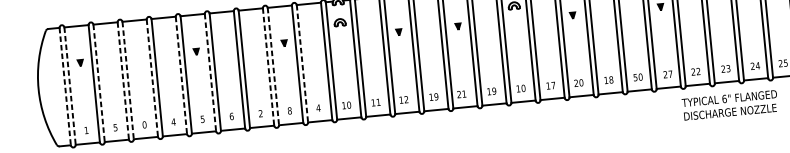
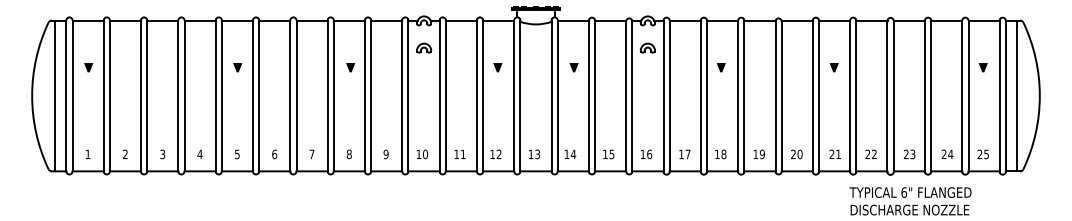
line: (302, 64) -> (371, 96), dashed -> solid
line: (268, 67) -> (327, 96), dashed -> solid
line: (273, 67) -> (333, 96), dashed -> solid
line: (210, 73) -> (252, 96), dashed -> solid
text: (670, 74) -> (838, 154), 27 -> 21
line: (181, 75) -> (215, 96), dashed -> solid
text: (635, 77) -> (793, 154), 50 -> 20
line: (152, 78) -> (178, 96), dashed -> solid
line: (128, 80) -> (147, 96), dashed -> solid
text: (610, 80) -> (761, 154), 18 -> 19
line: (123, 81) -> (141, 96), dashed -> solid
text: (578, 82) -> (720, 153), 20 -> 18
line: (98, 83) -> (109, 96), dashed -> solid
line: (70, 86) -> (72, 96), dashed -> solid
line: (56, 87) -> (55, 95), added
line: (65, 87) -> (66, 96), dashed -> solid
text: (523, 87) -> (649, 153), 10 -> 16
text: (493, 90) -> (611, 153), 19 -> 15
text: (461, 94) -> (570, 154), 21 -> 14
text: (436, 96) -> (537, 153), 19 -> 13
text: (317, 108) -> (385, 154), 4 -> 9
text: (260, 113) -> (311, 154), 2 -> 7
text: (144, 124) -> (162, 154), 0 -> 3
text: (115, 127) -> (125, 154), 5 -> 2

